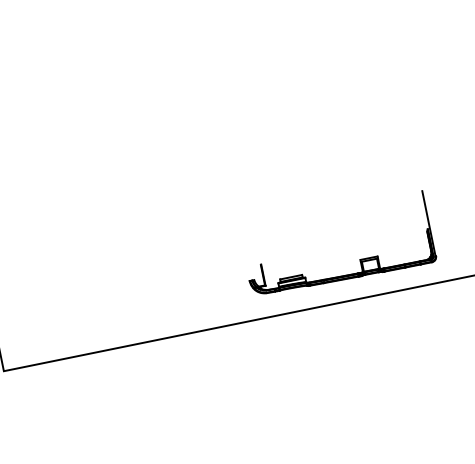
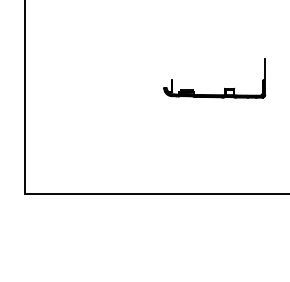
part: (359, 259) -> (224, 88), moved

